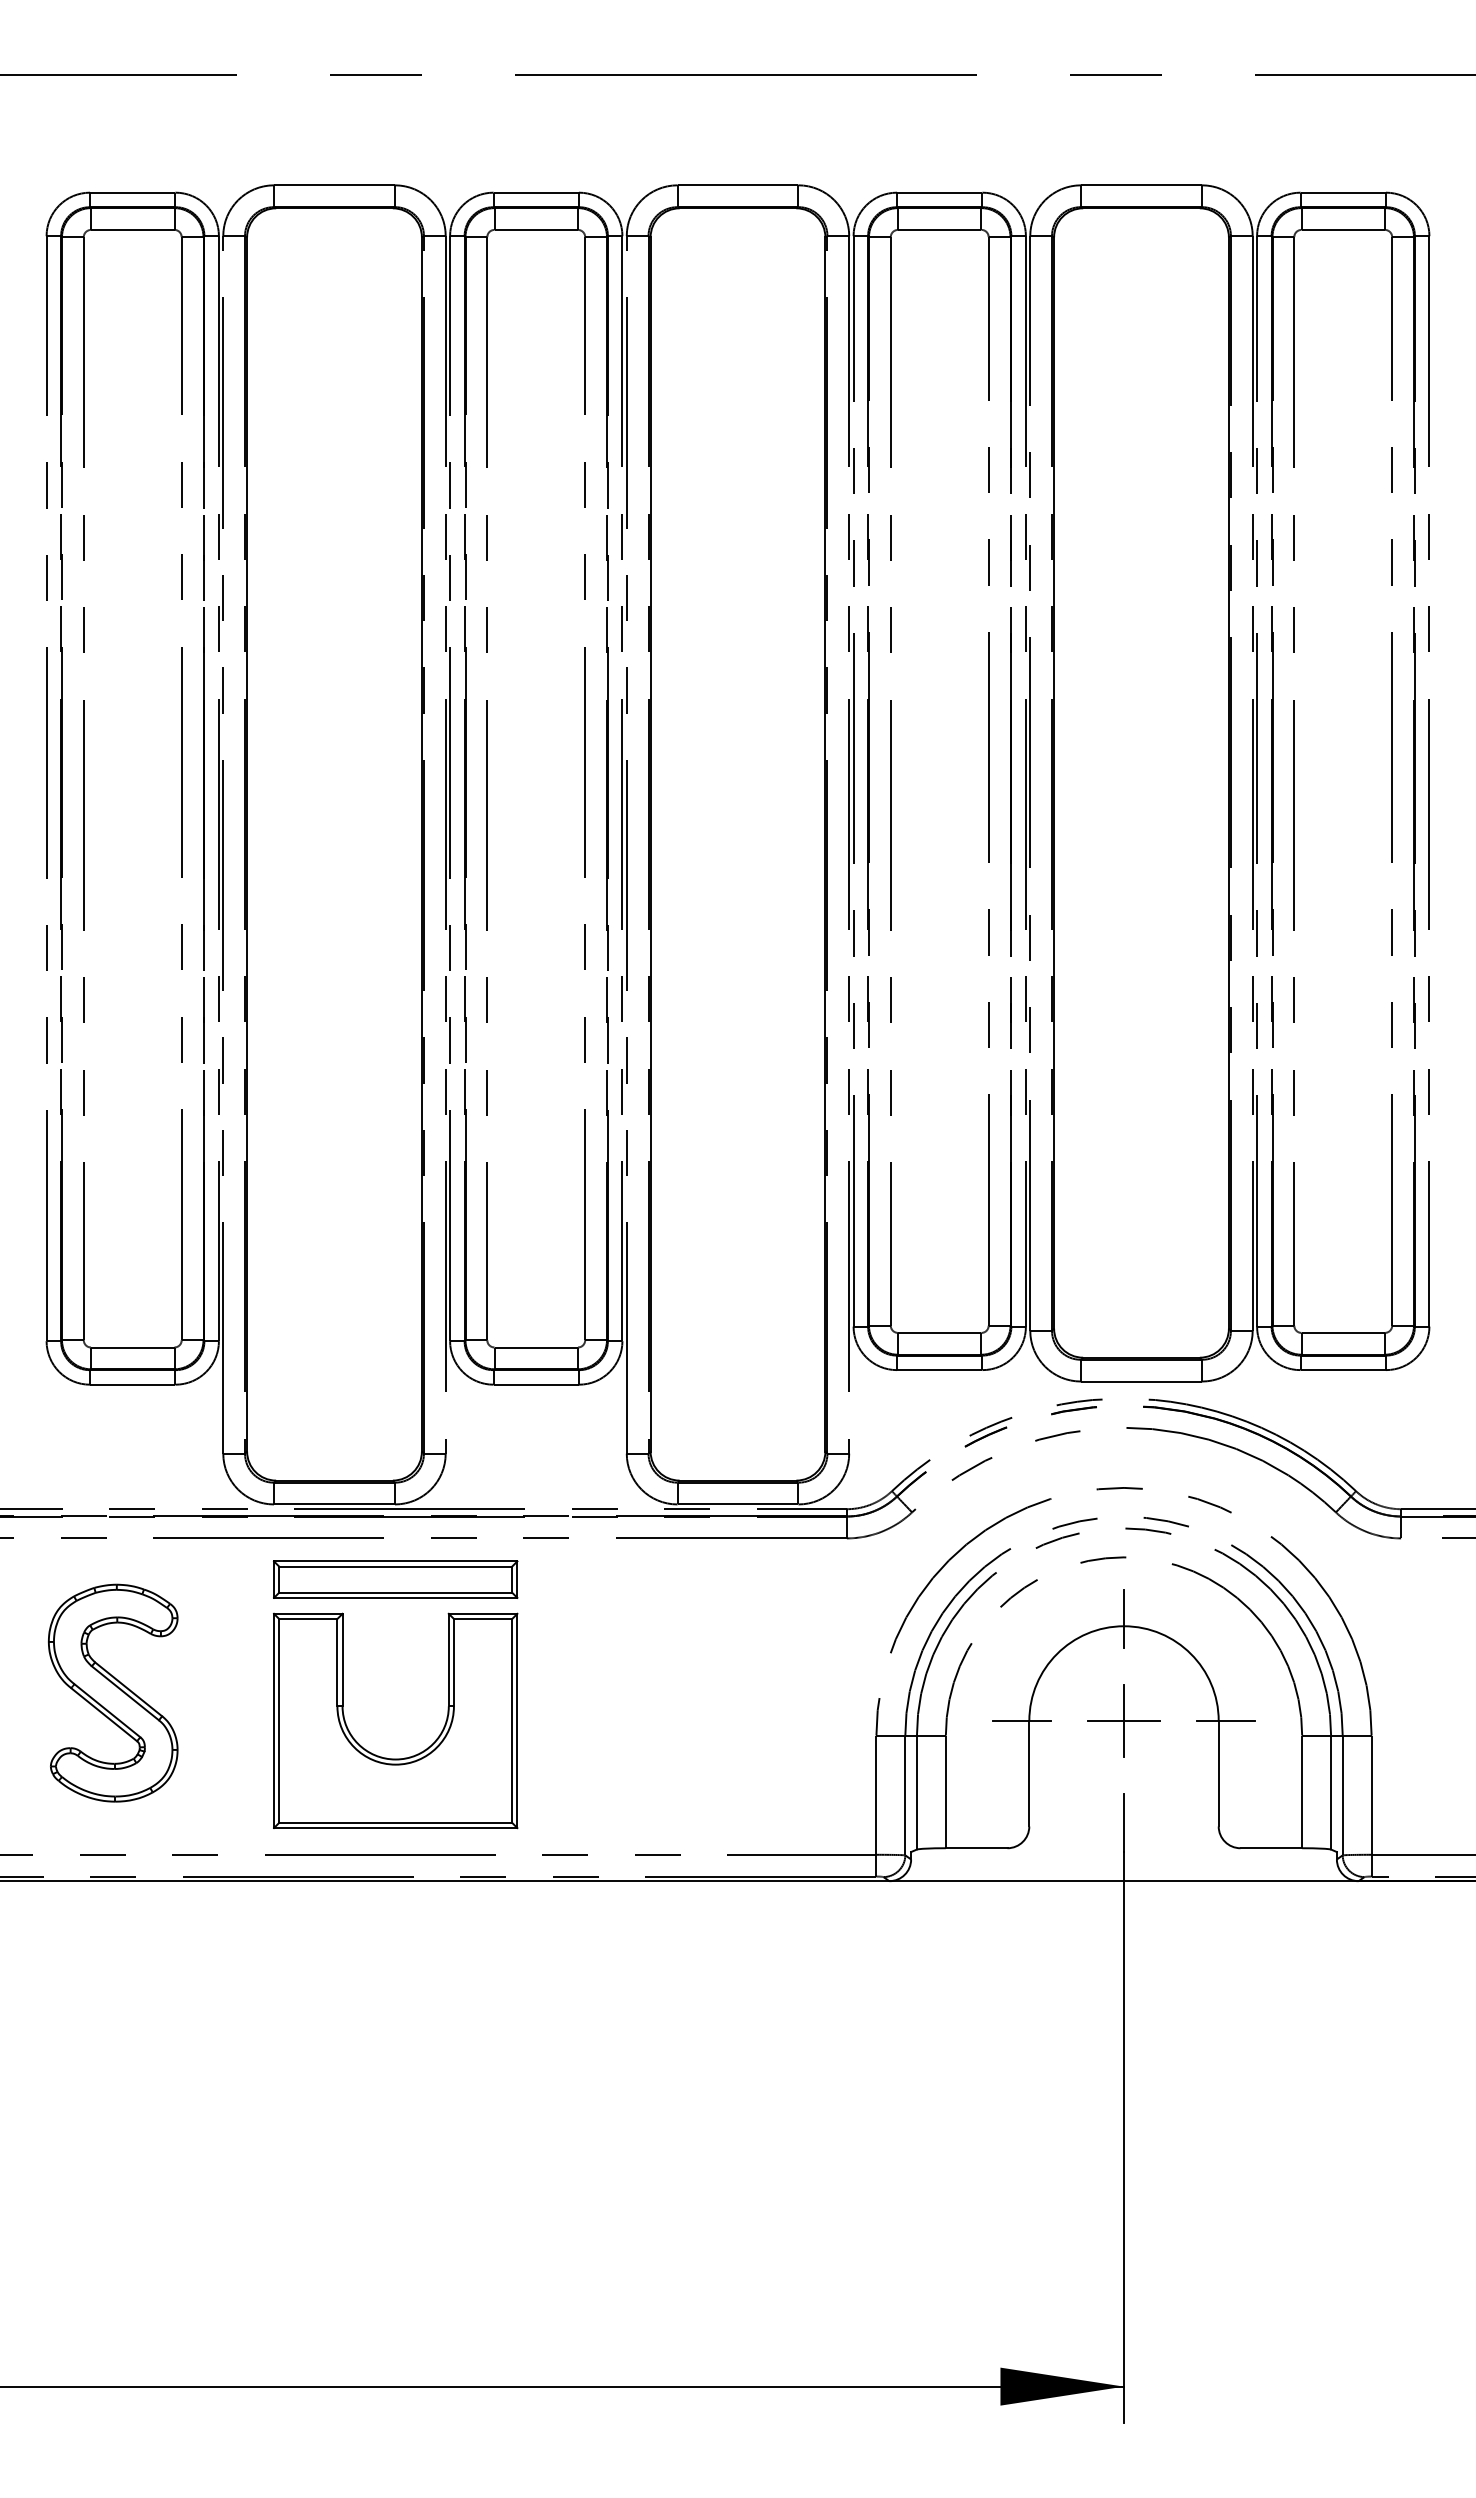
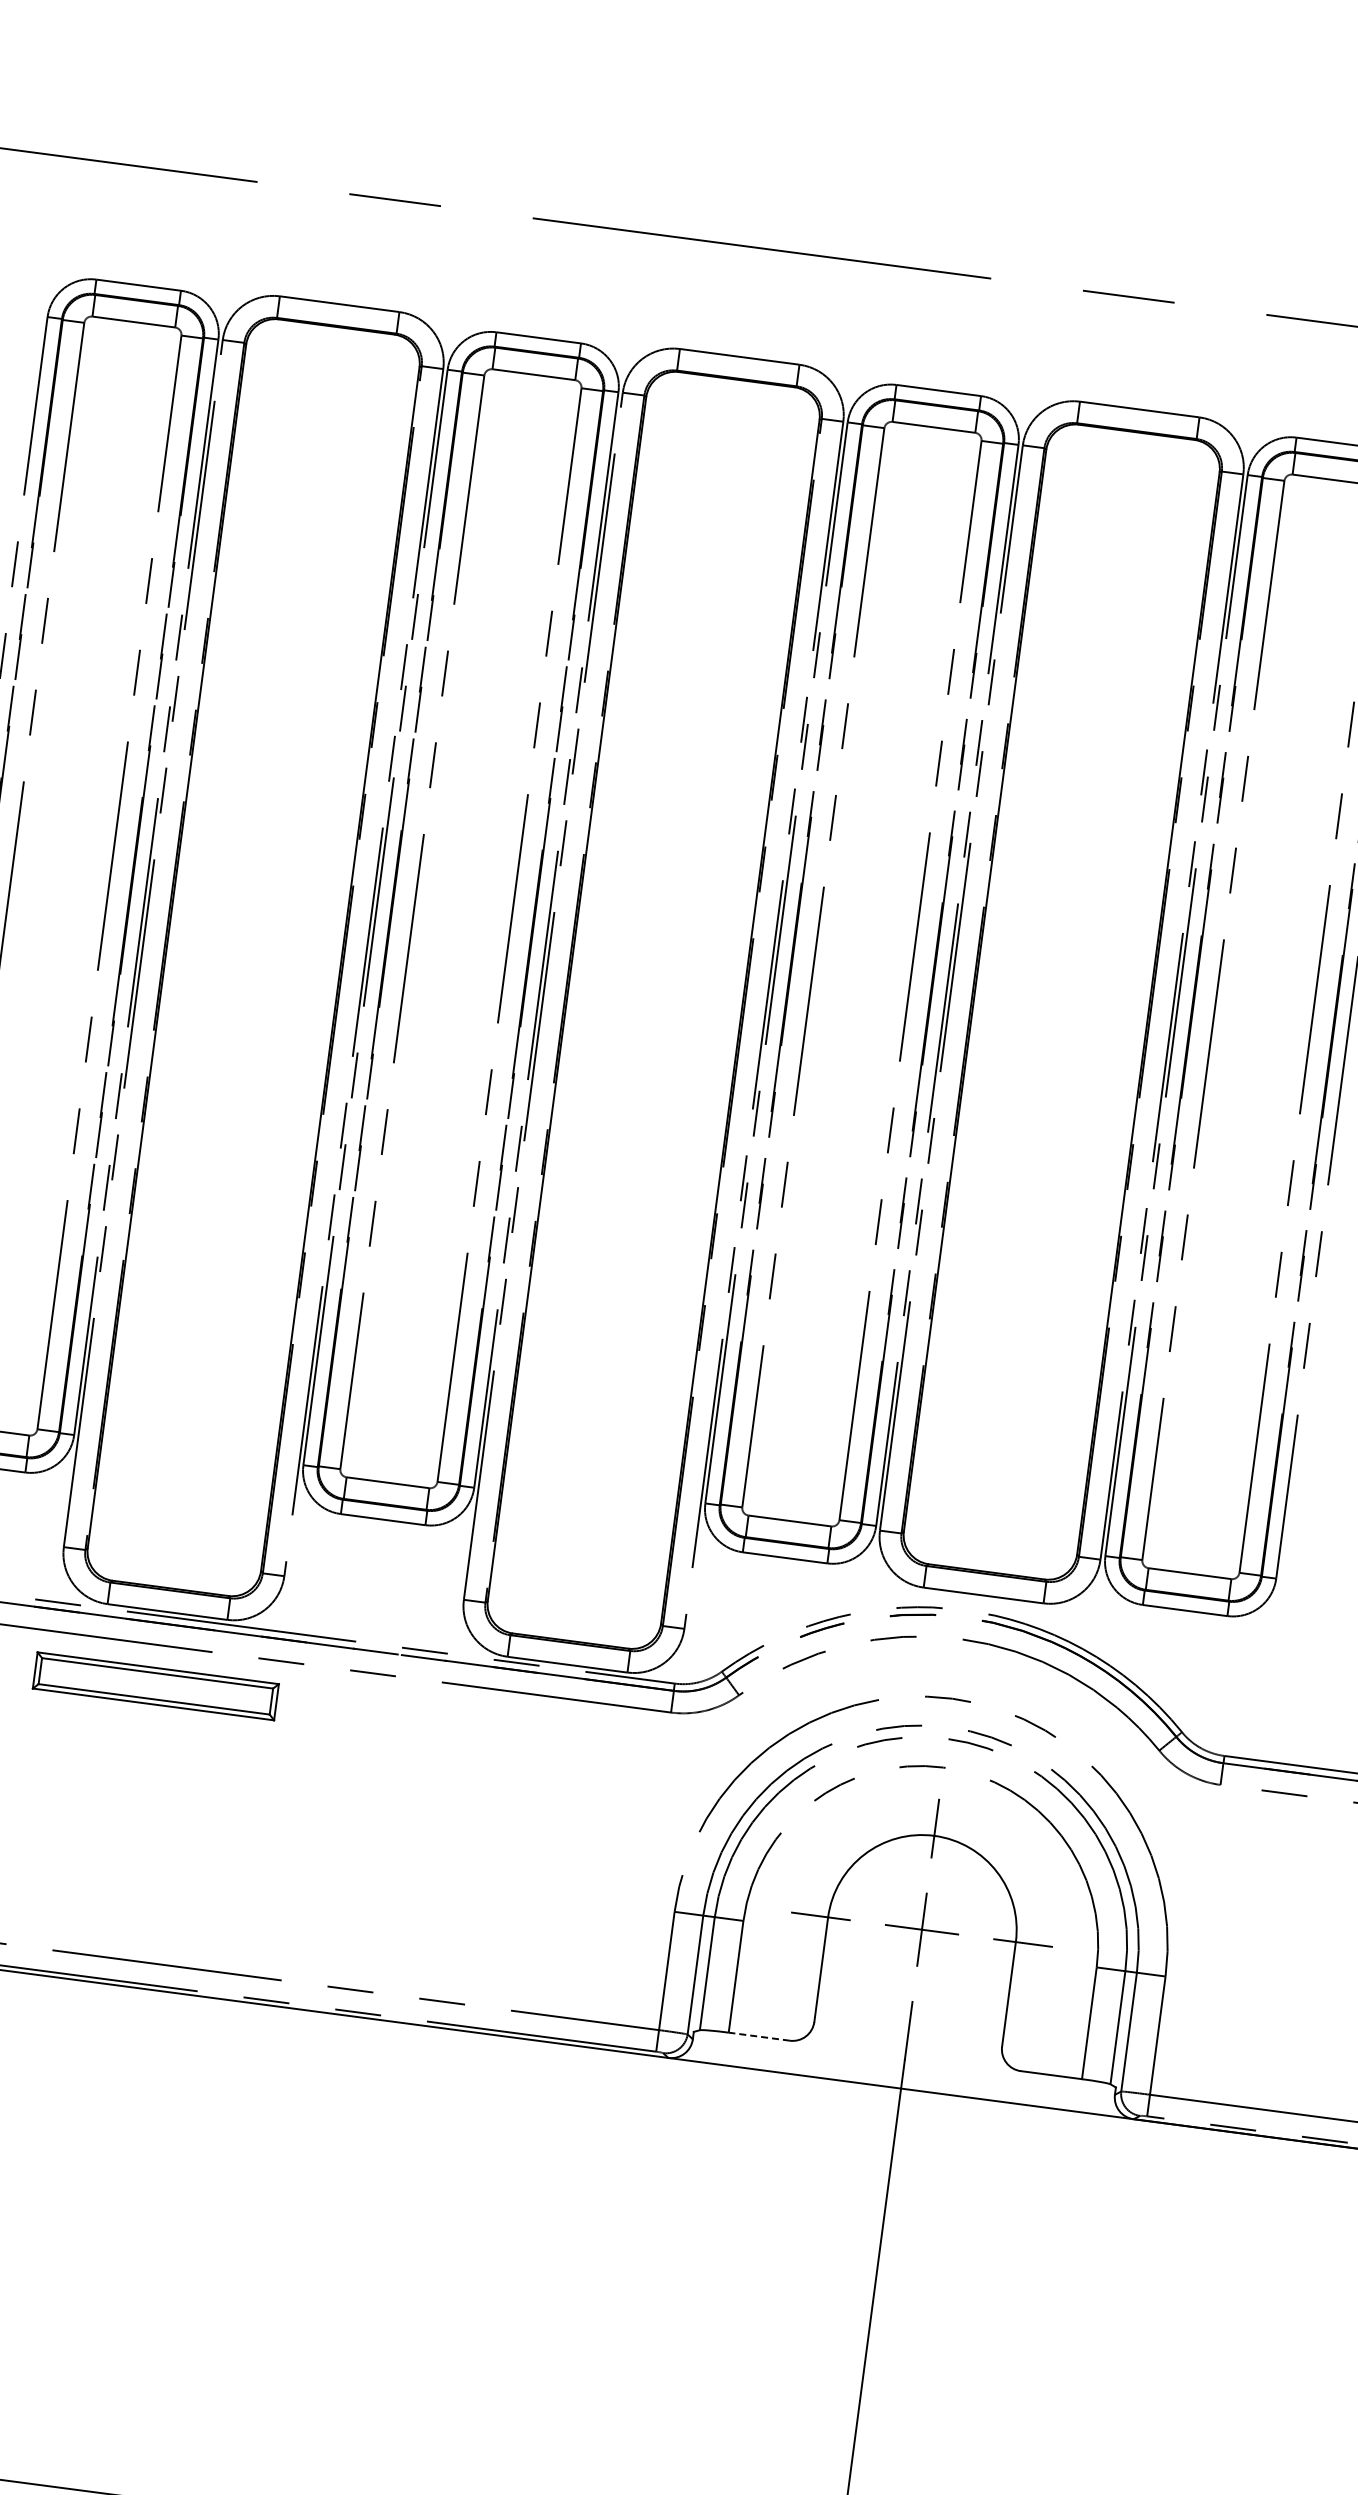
part: (395, 1579) -> (155, 1686), moved
part: (395, 1758) -> (194, 1871), removed
line: (976, 1848) -> (759, 2036), solid -> dashed

